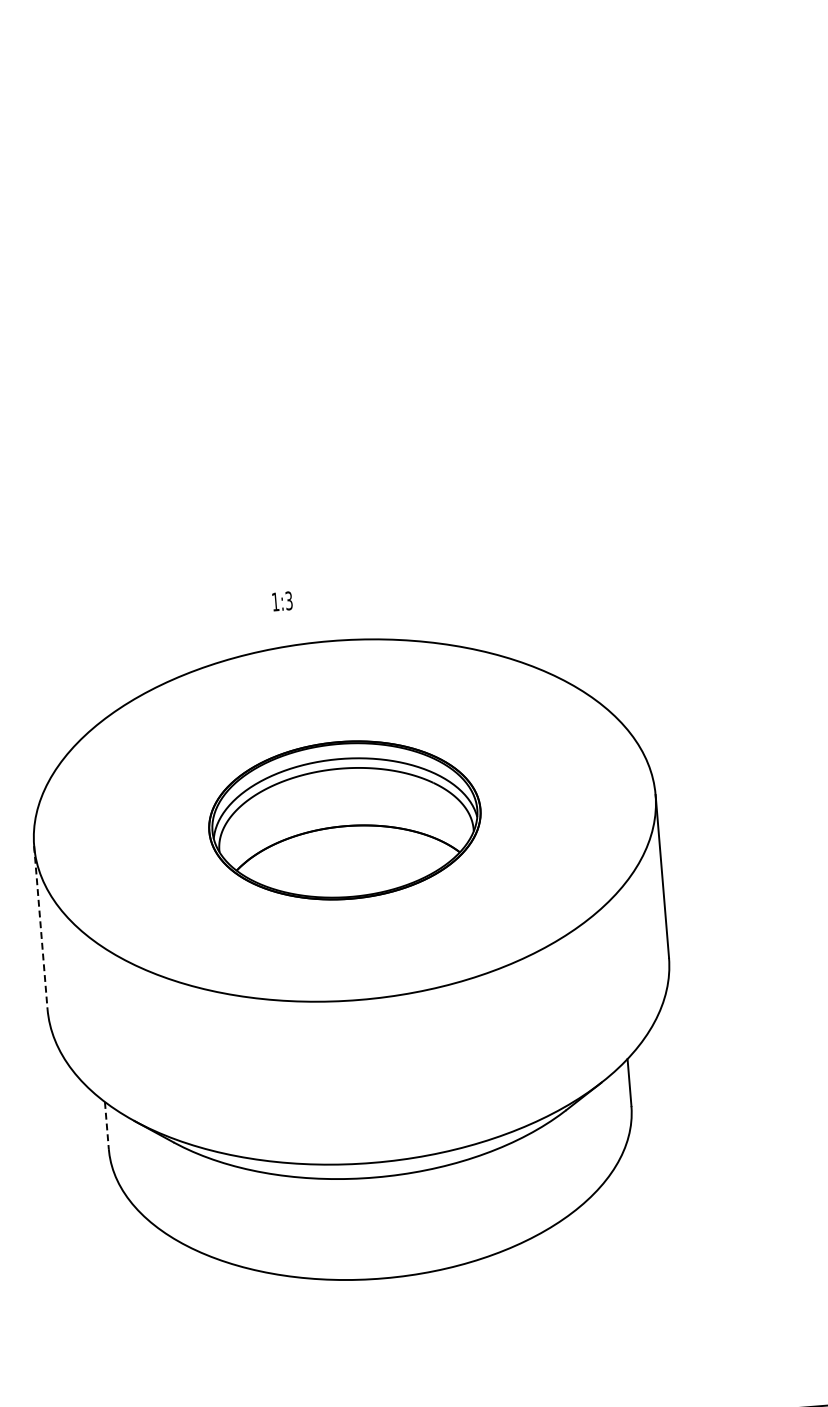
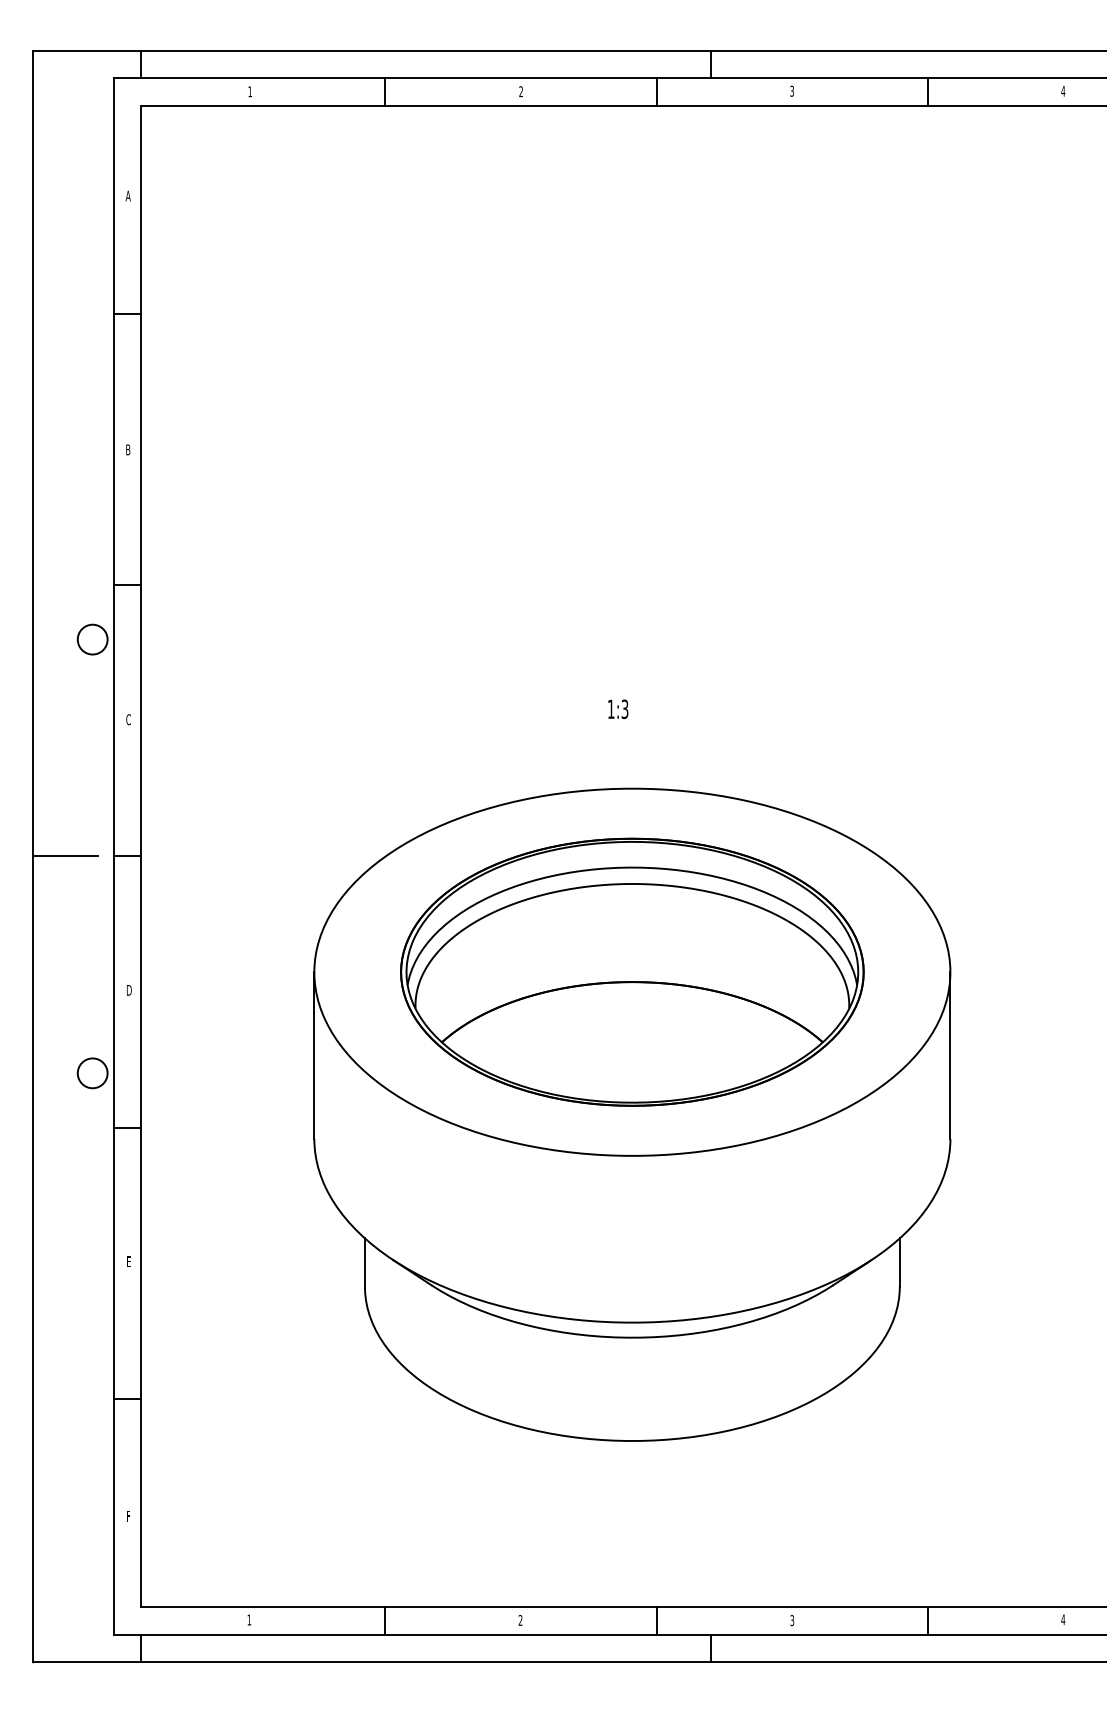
text: (282, 601) -> (618, 709), moved
part: (344, 819) -> (632, 971), size x1.67
line: (41, 928) -> (314, 1056), dashed -> solid
line: (106, 1126) -> (364, 1263), dashed -> solid

